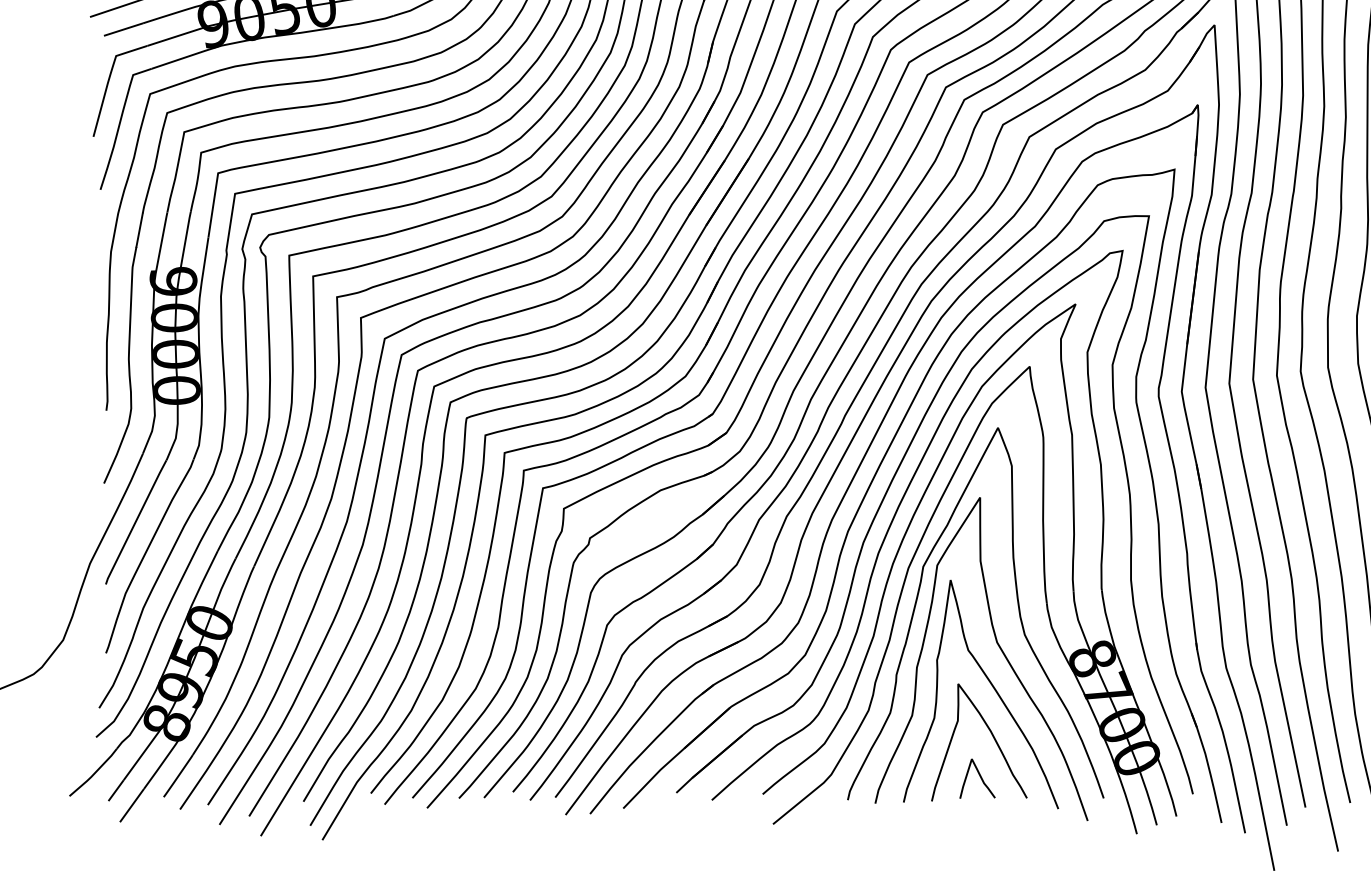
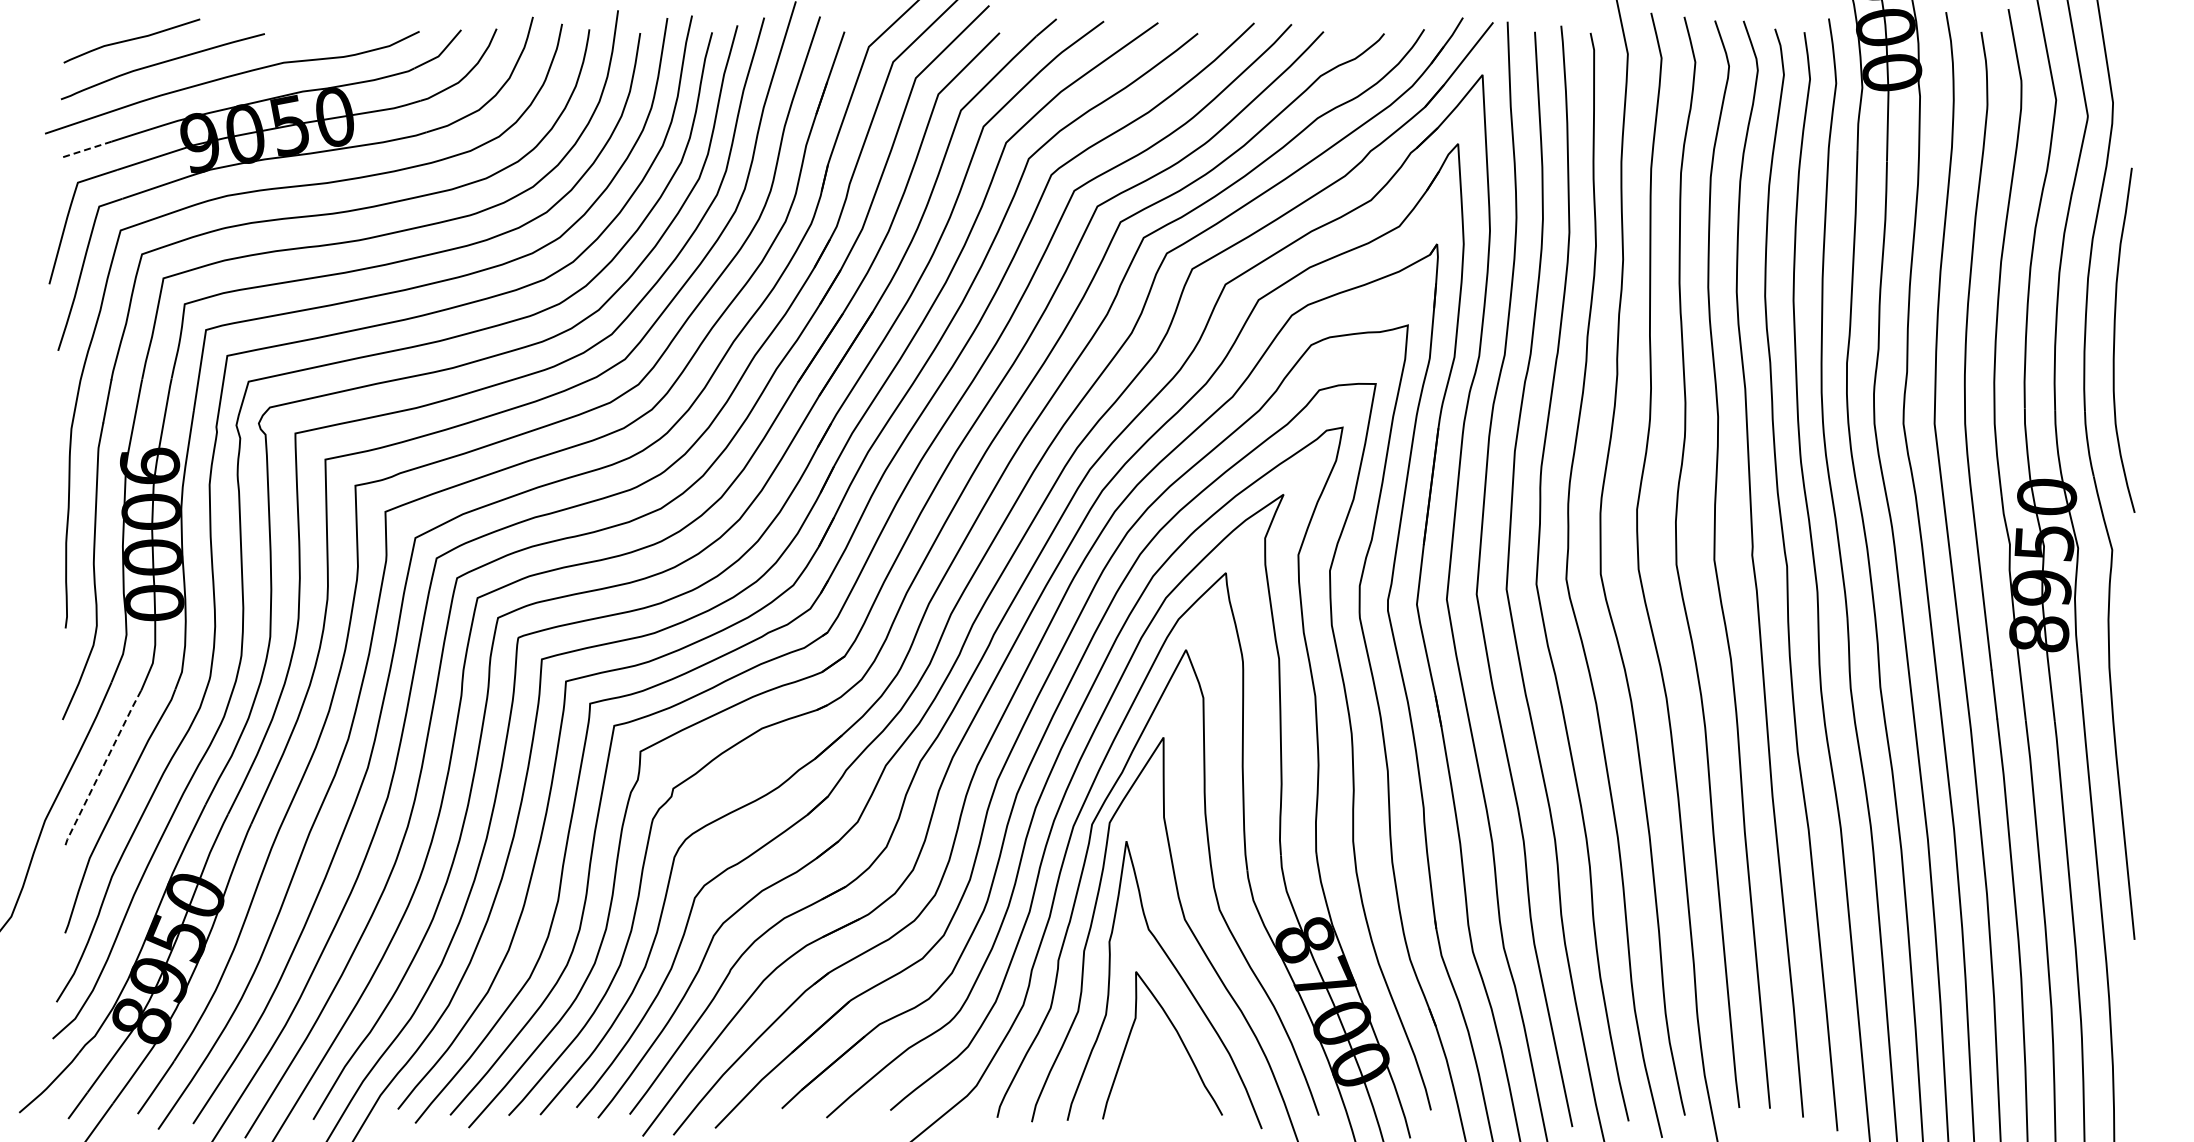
line: (123, 29) -> (87, 149), solid -> dashed
line: (135, 522) -> (102, 768), solid -> dashed
curve: (980, 777) -> (1163, 1089), removed

